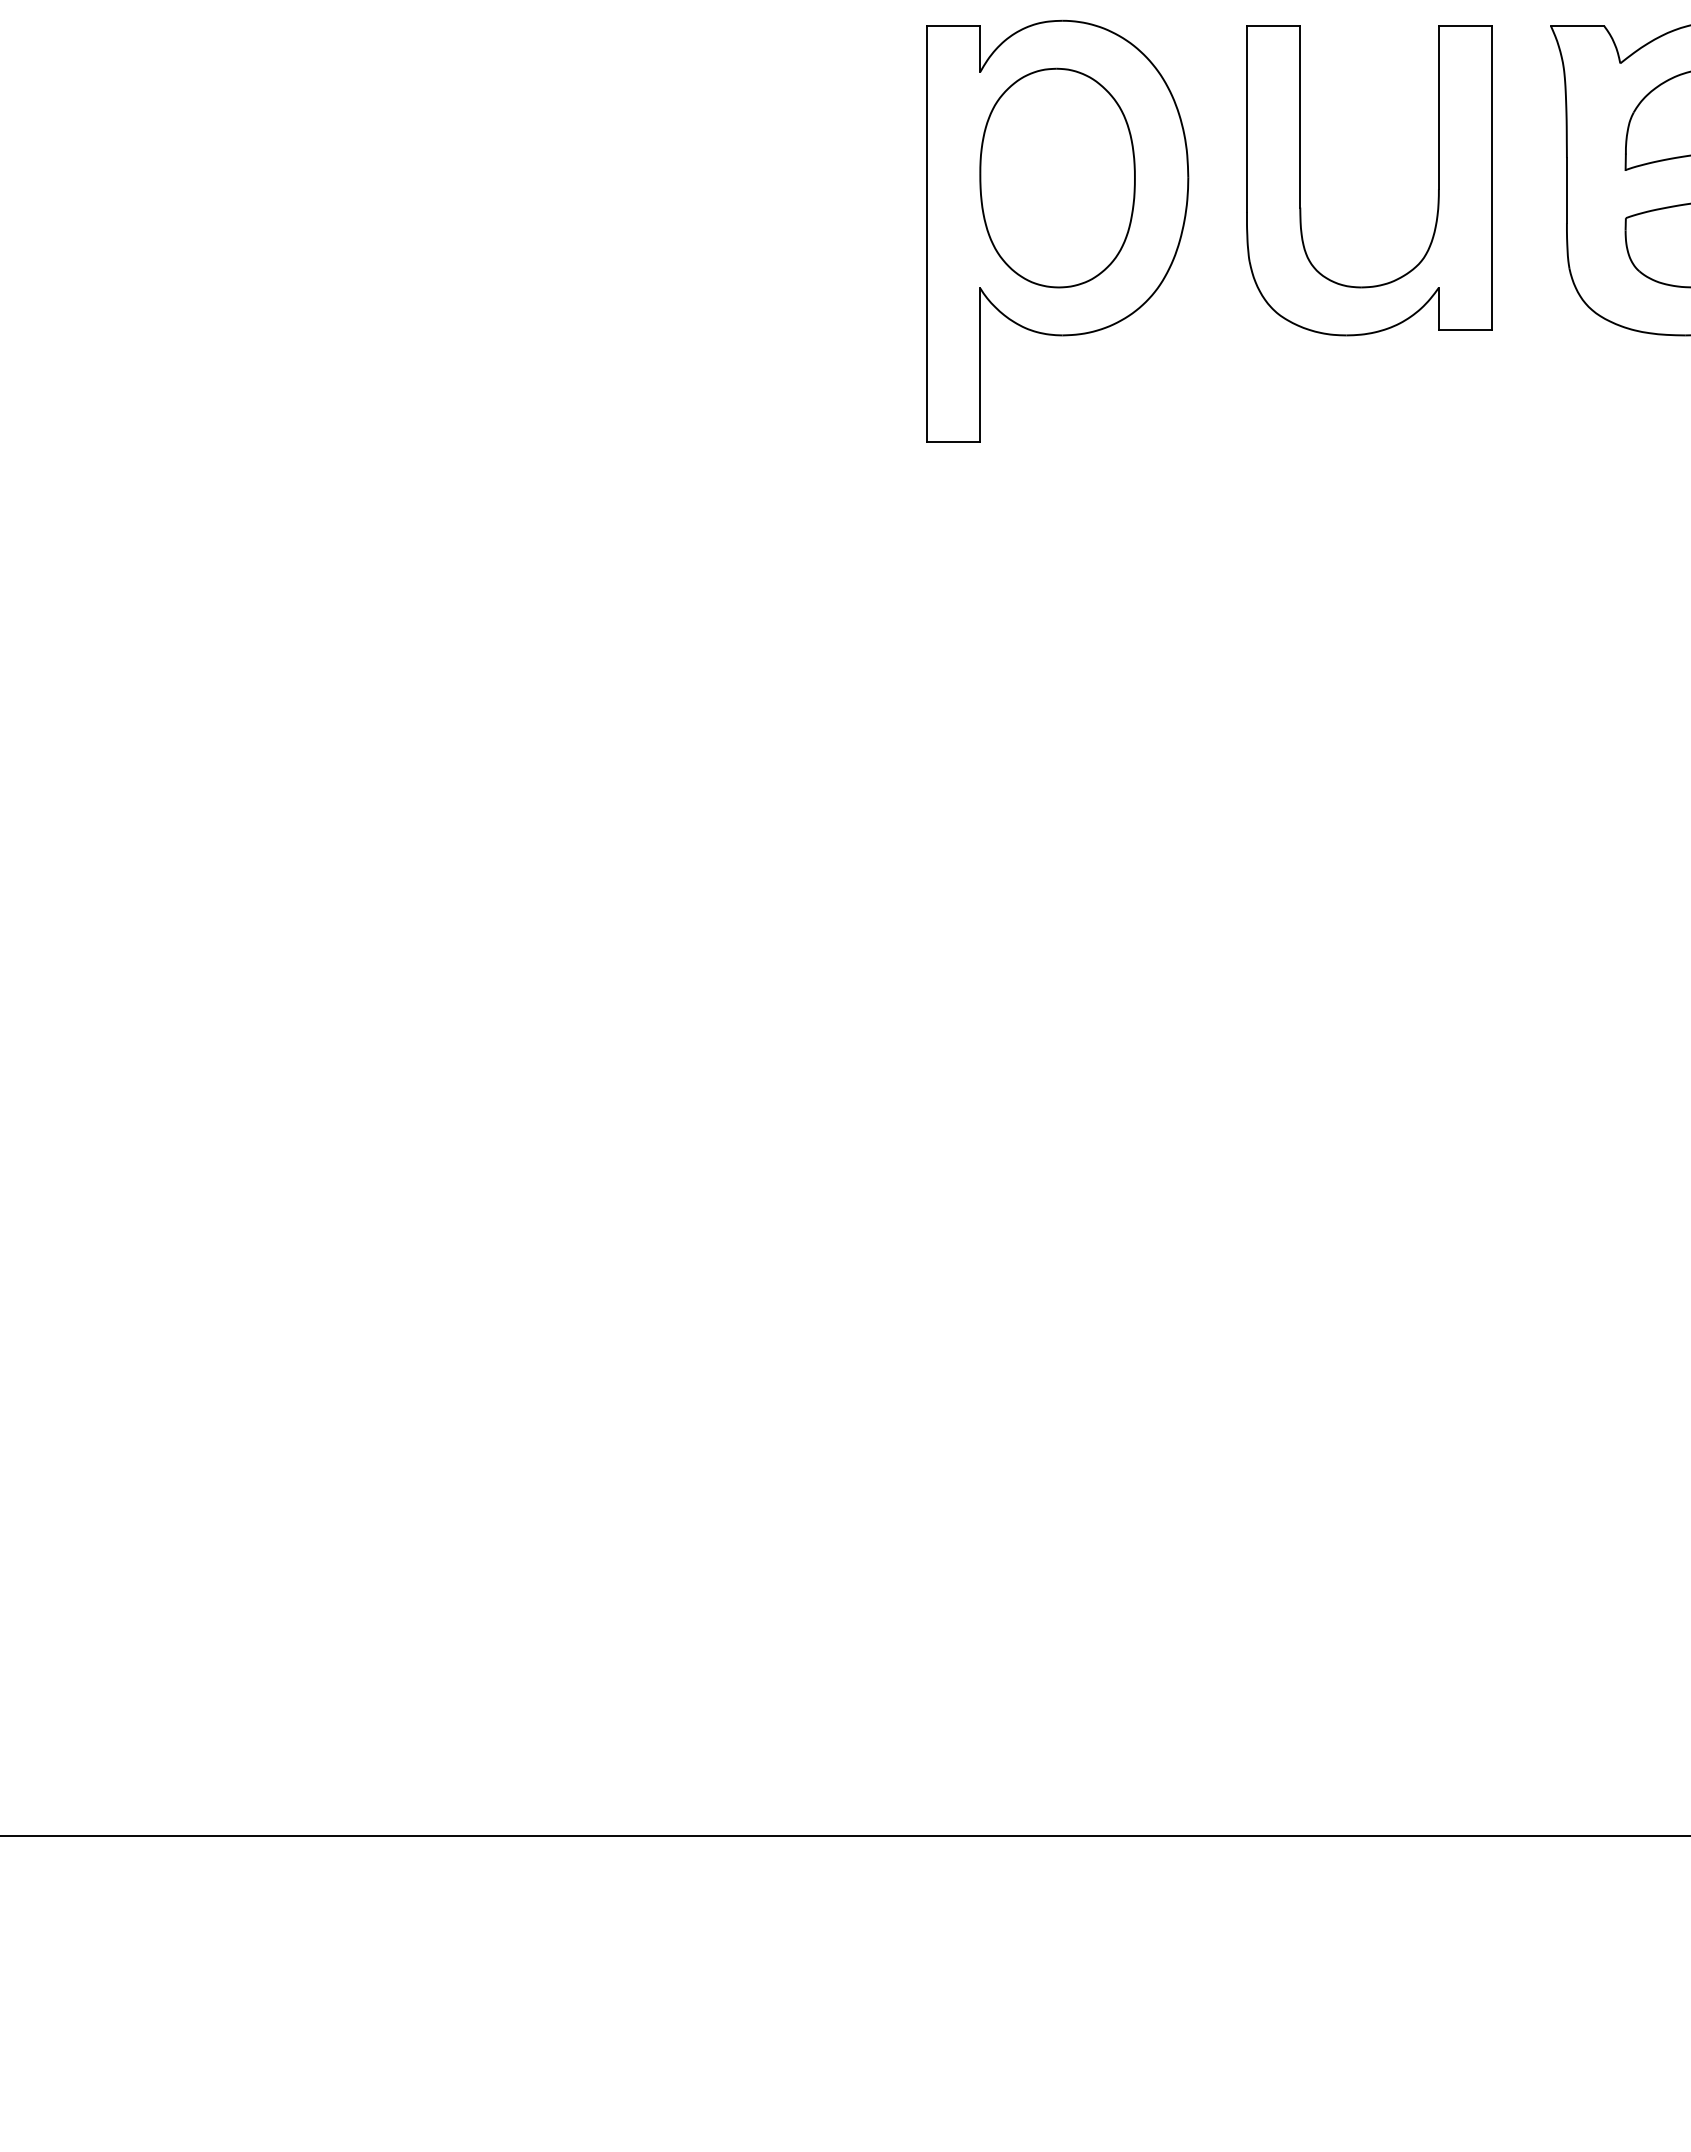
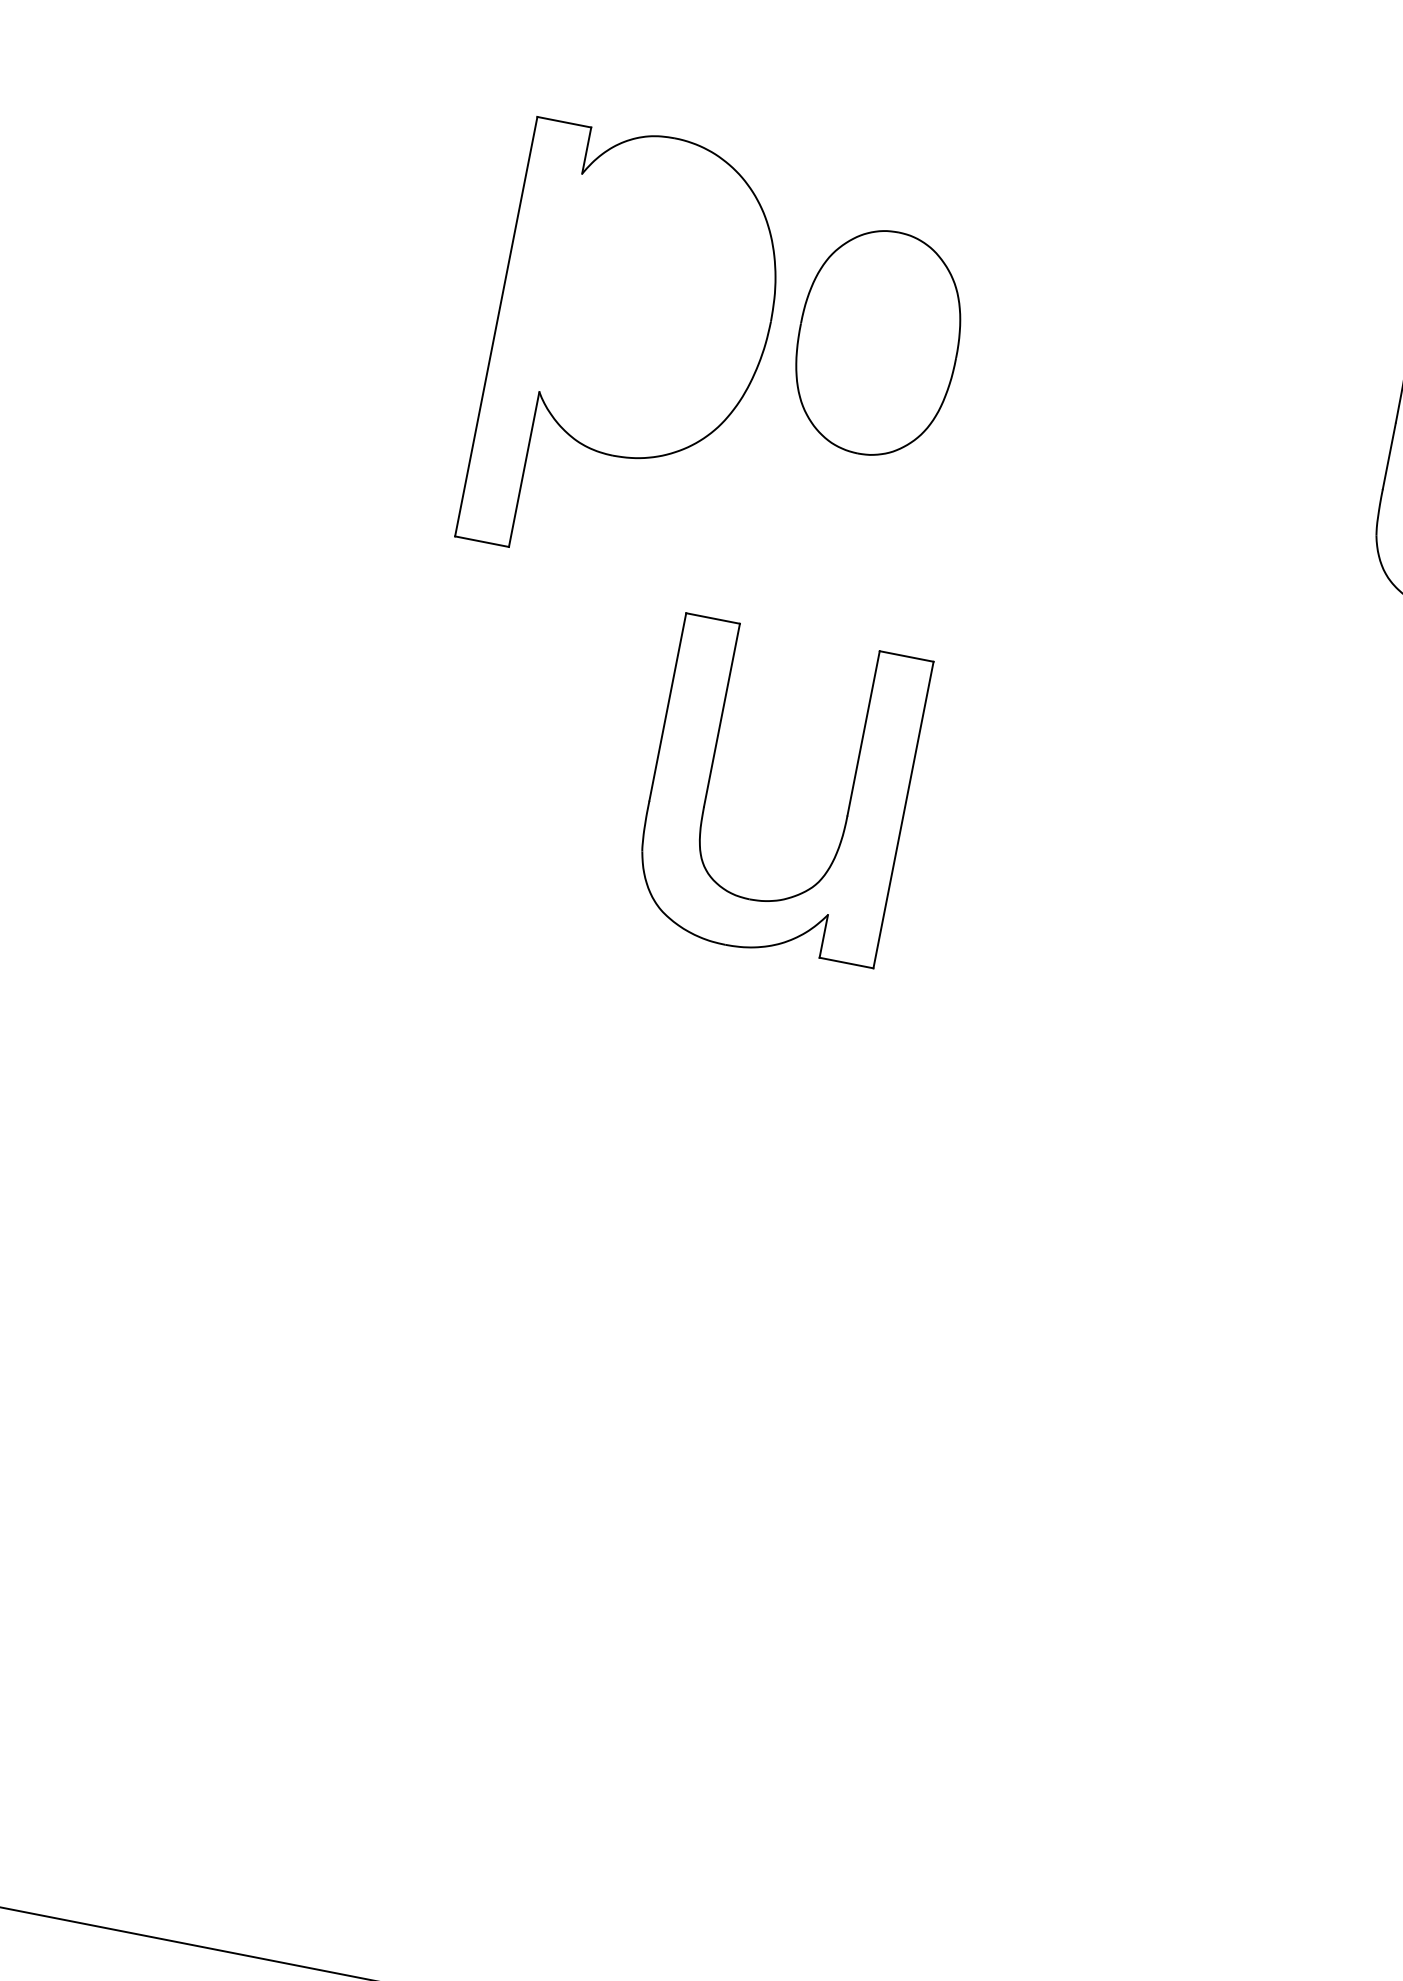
part: (1300, 180) -> (709, 779), moved
part: (1057, 230) -> (628, 348), moved

